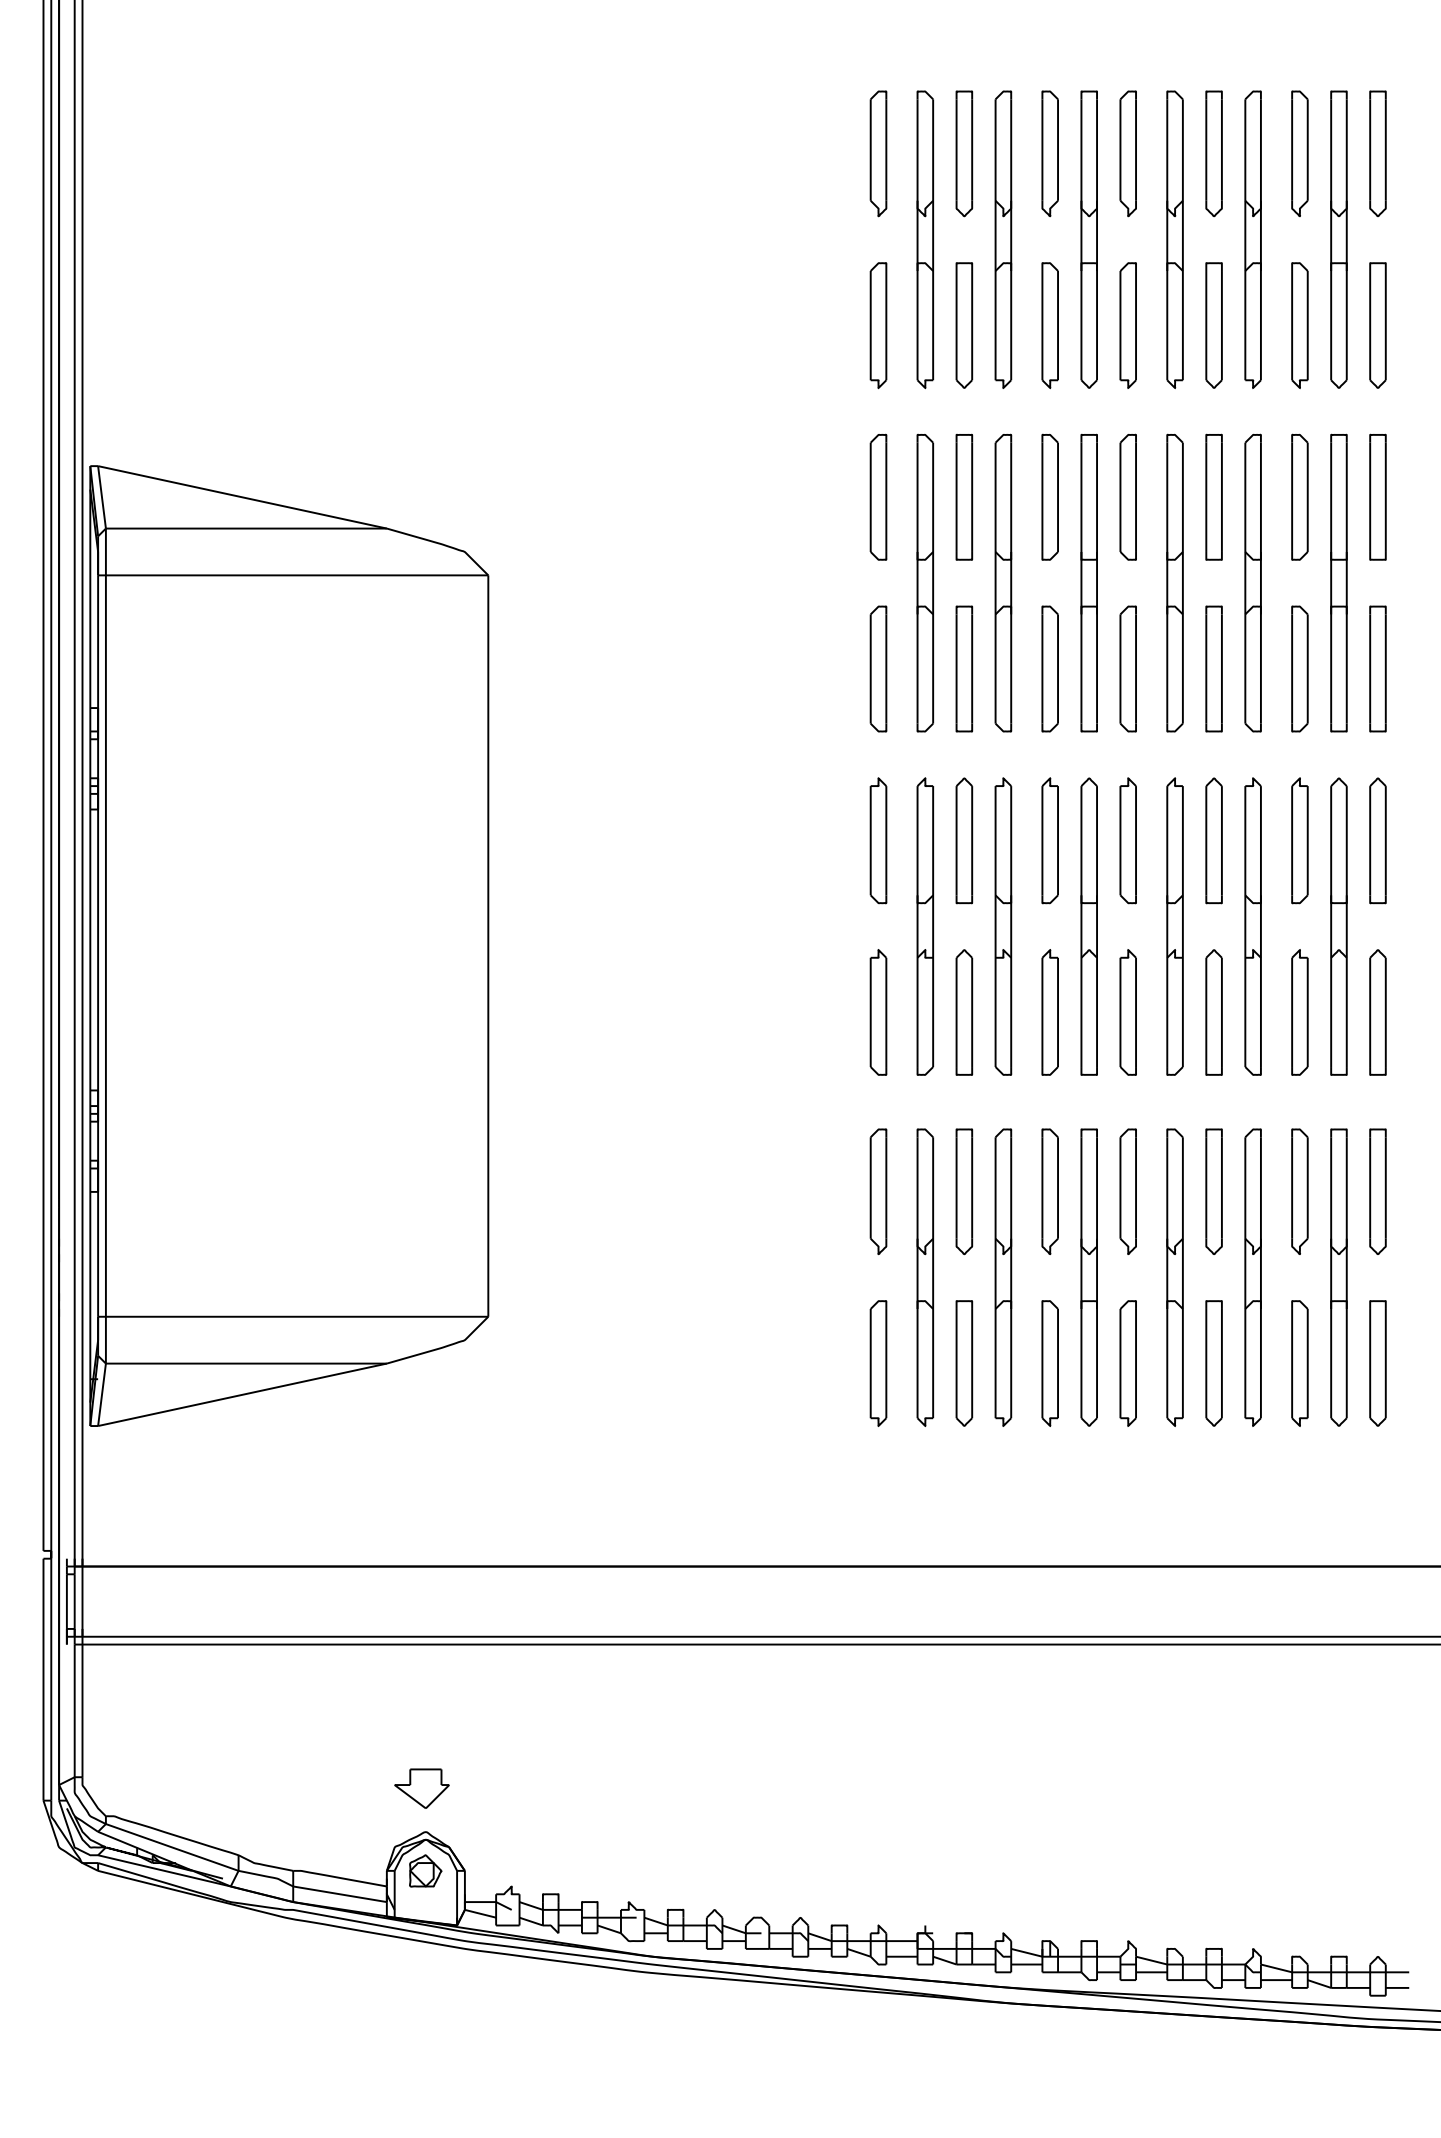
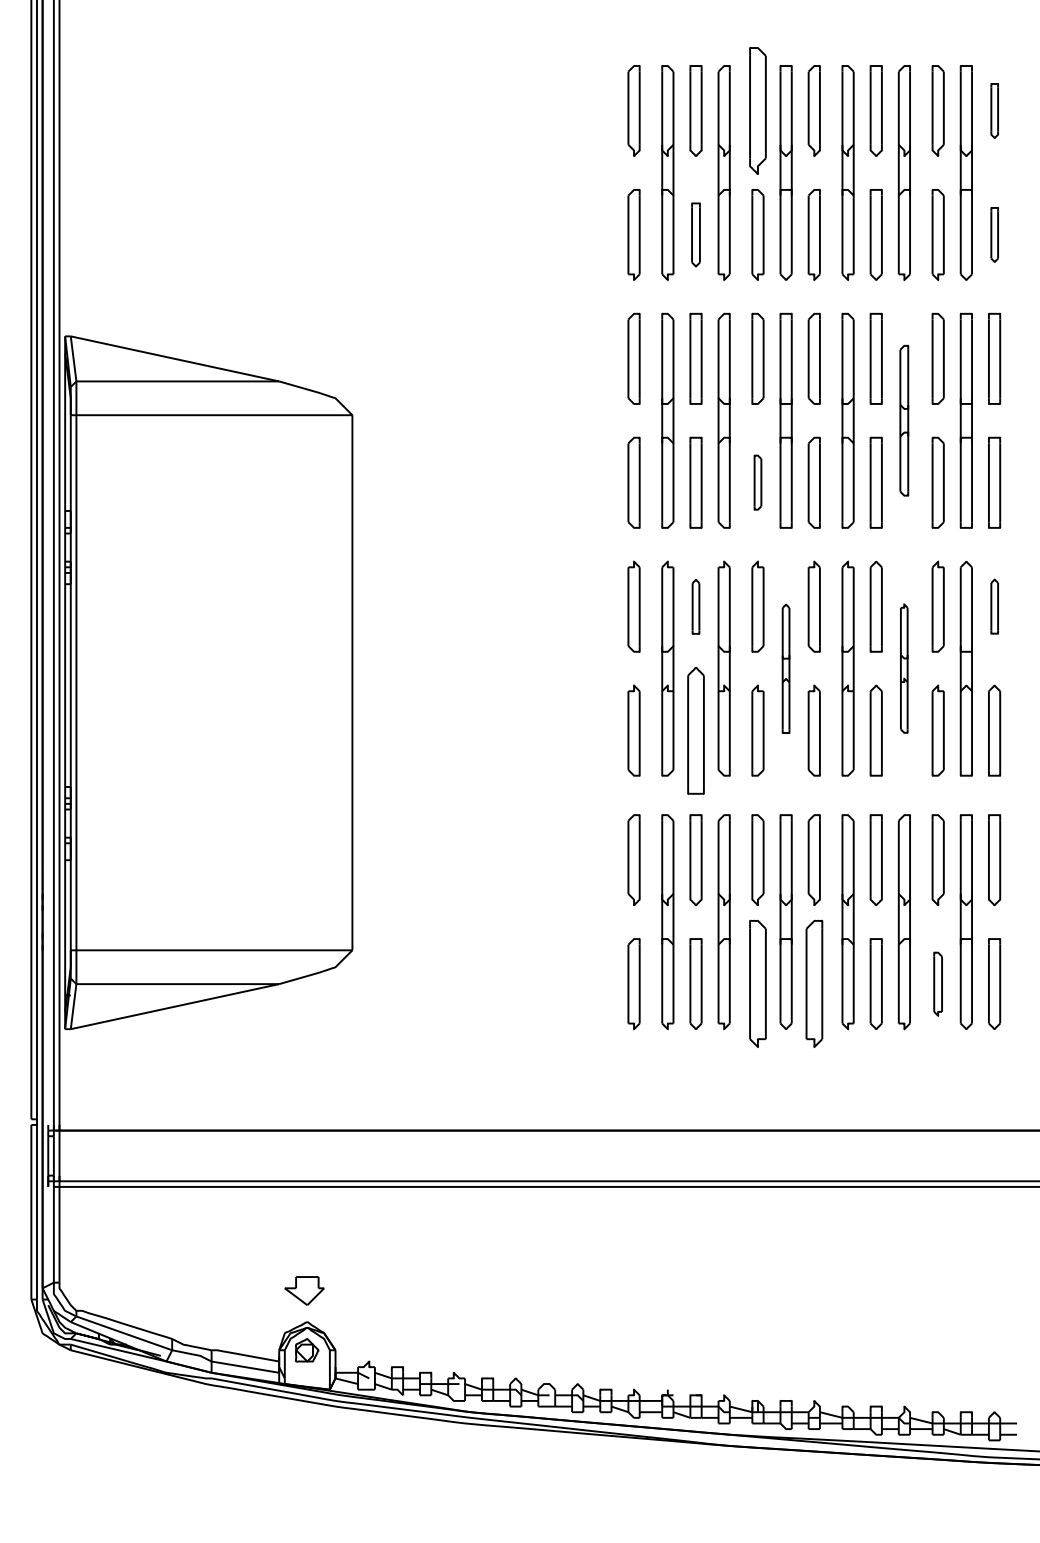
part: (1049, 153) -> (757, 110), size x1.4
part: (1377, 153) -> (994, 110), size x0.6
part: (963, 324) -> (695, 234), size x0.7
part: (1377, 324) -> (994, 234), size x0.6
part: (1251, 582) -> (903, 420), size x0.7
part: (1049, 668) -> (757, 482), size x0.6
part: (963, 840) -> (695, 606), size x0.6
part: (1377, 840) -> (994, 606), size x0.6
part: (1088, 926) -> (785, 668), size x0.6
part: (1251, 926) -> (903, 668), size x0.6
part: (963, 1012) -> (695, 730), size x1.4
part: (1049, 1364) -> (757, 984), size x1.4
part: (1127, 1364) -> (813, 984), size x1.4
part: (1298, 1364) -> (937, 984), size x0.7

